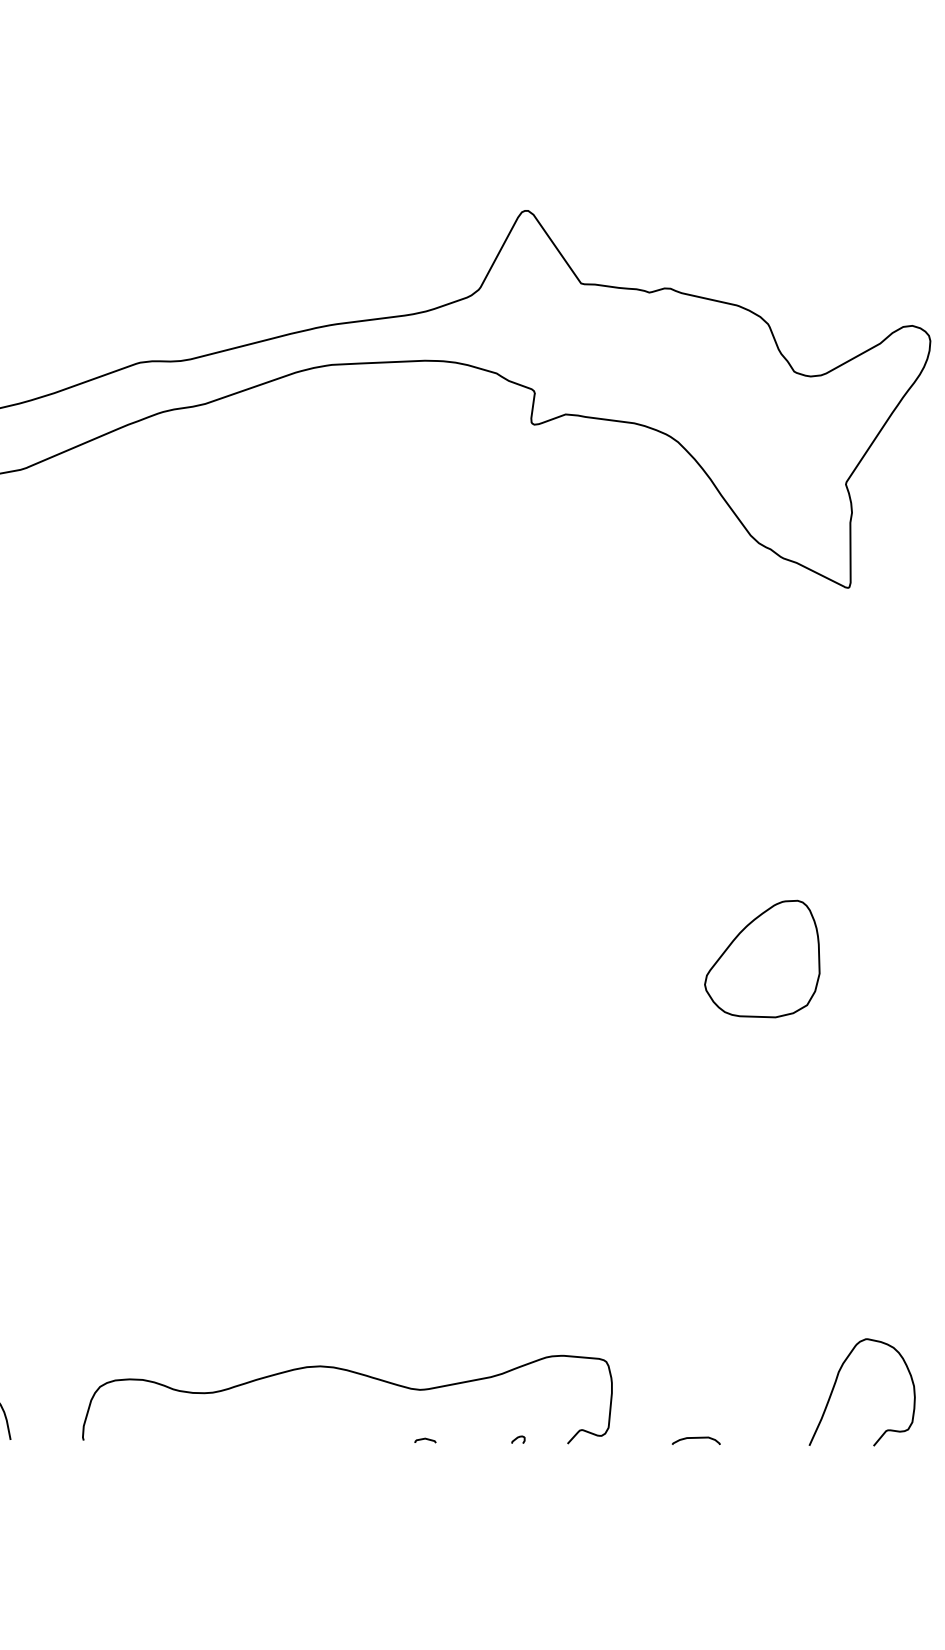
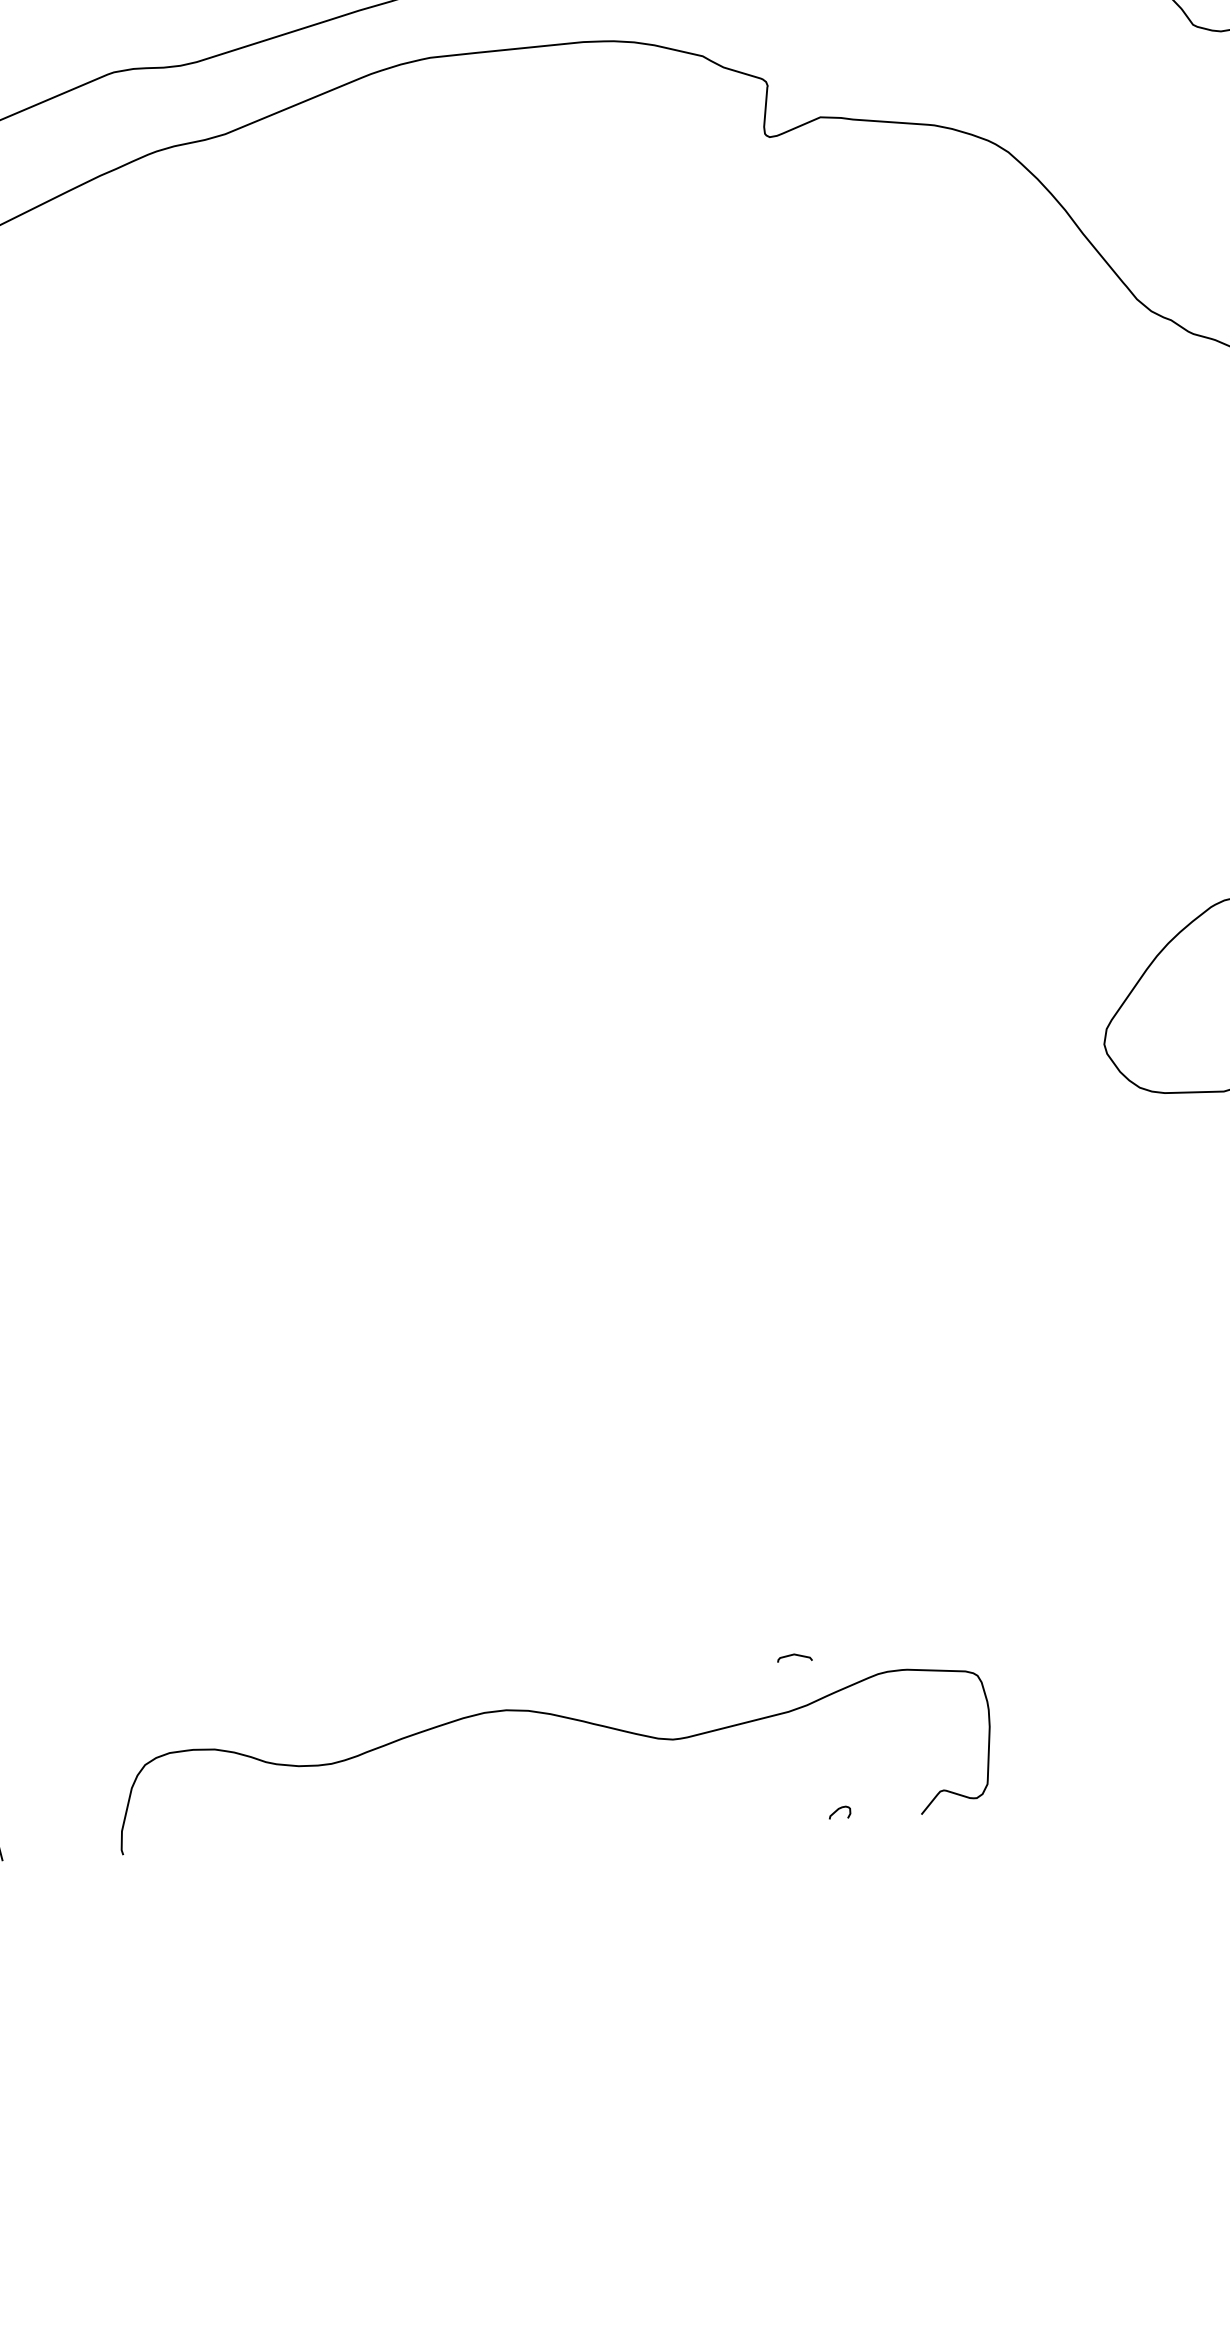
curve: (695, 1438) -> (1131, 1793), removed
curve: (425, 1439) -> (794, 1655), moved

